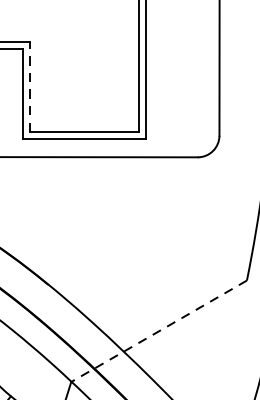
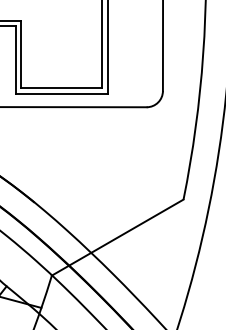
line: (30, 86) -> (21, 54), dashed -> solid
line: (158, 331) -> (117, 237), dashed -> solid

